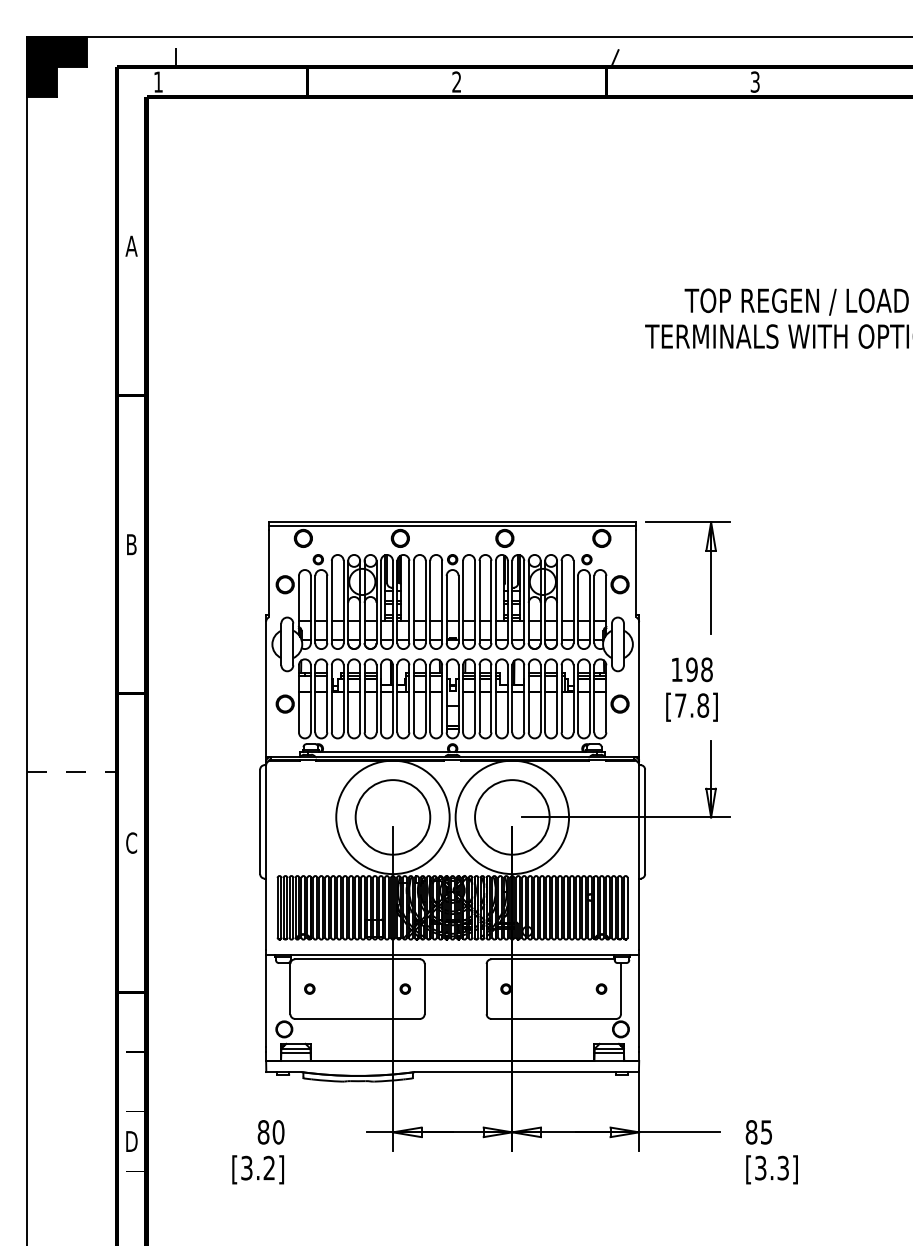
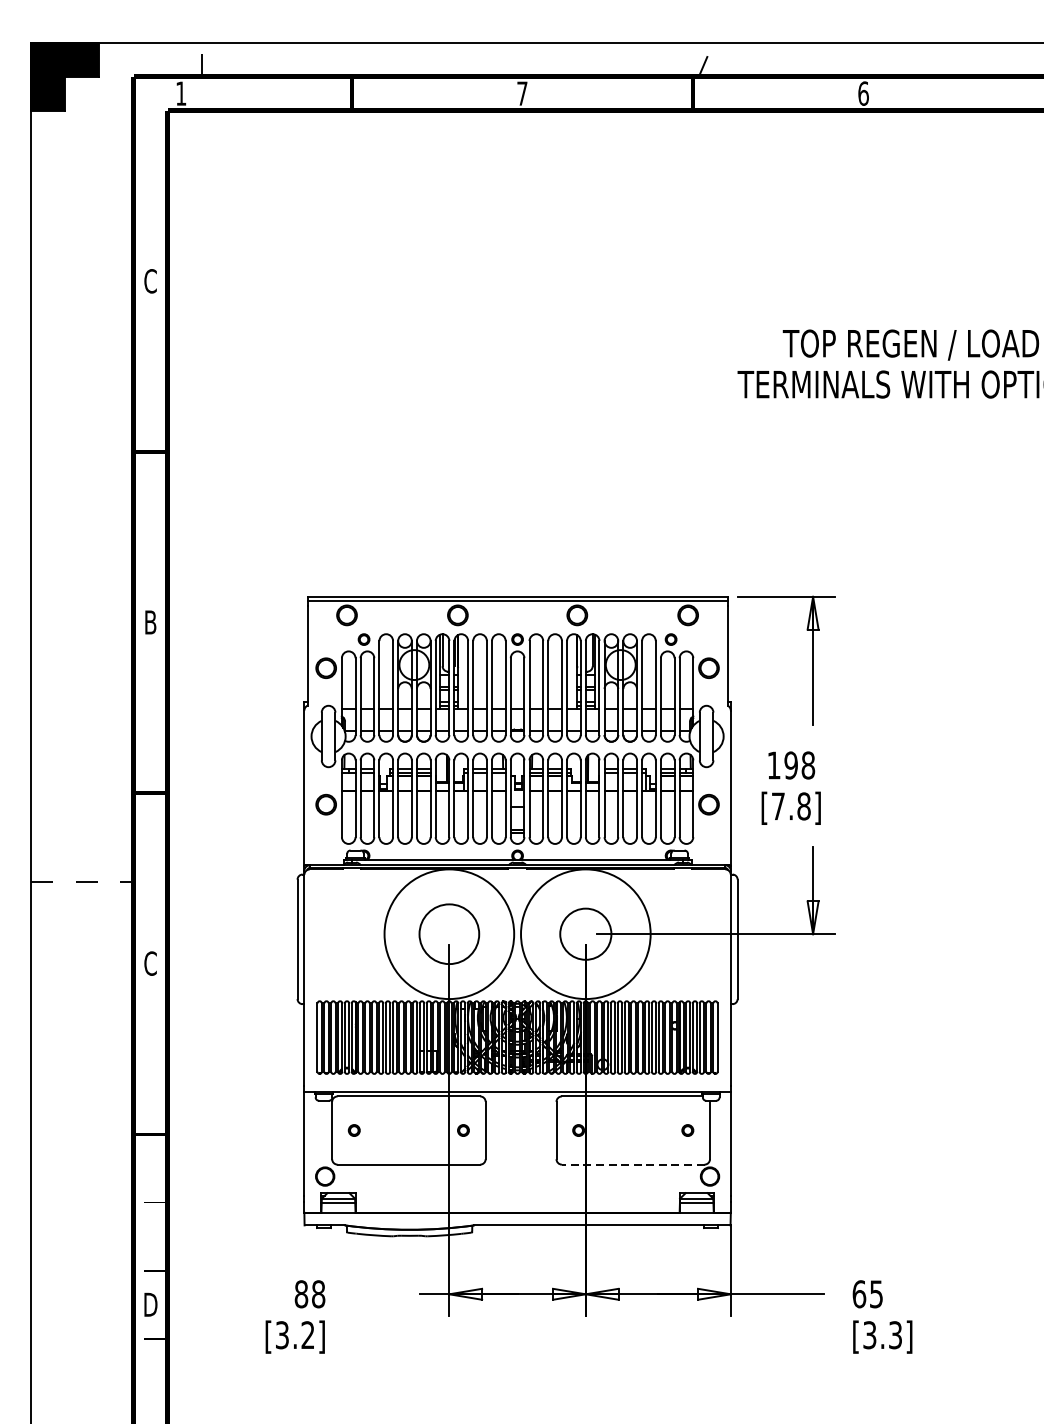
text: (456, 81) -> (522, 92), 2 -> 7
text: (754, 81) -> (862, 92), 3 -> 6
text: (131, 245) -> (150, 280), A -> C
circle: (392, 817) -> (448, 934), size x0.7
circle: (512, 817) -> (586, 934), size x0.6
line: (553, 1018) -> (632, 1164), solid -> dashed
text: (278, 1132) -> (318, 1294), 80 -> 88
text: (751, 1132) -> (859, 1294), 85 -> 65

